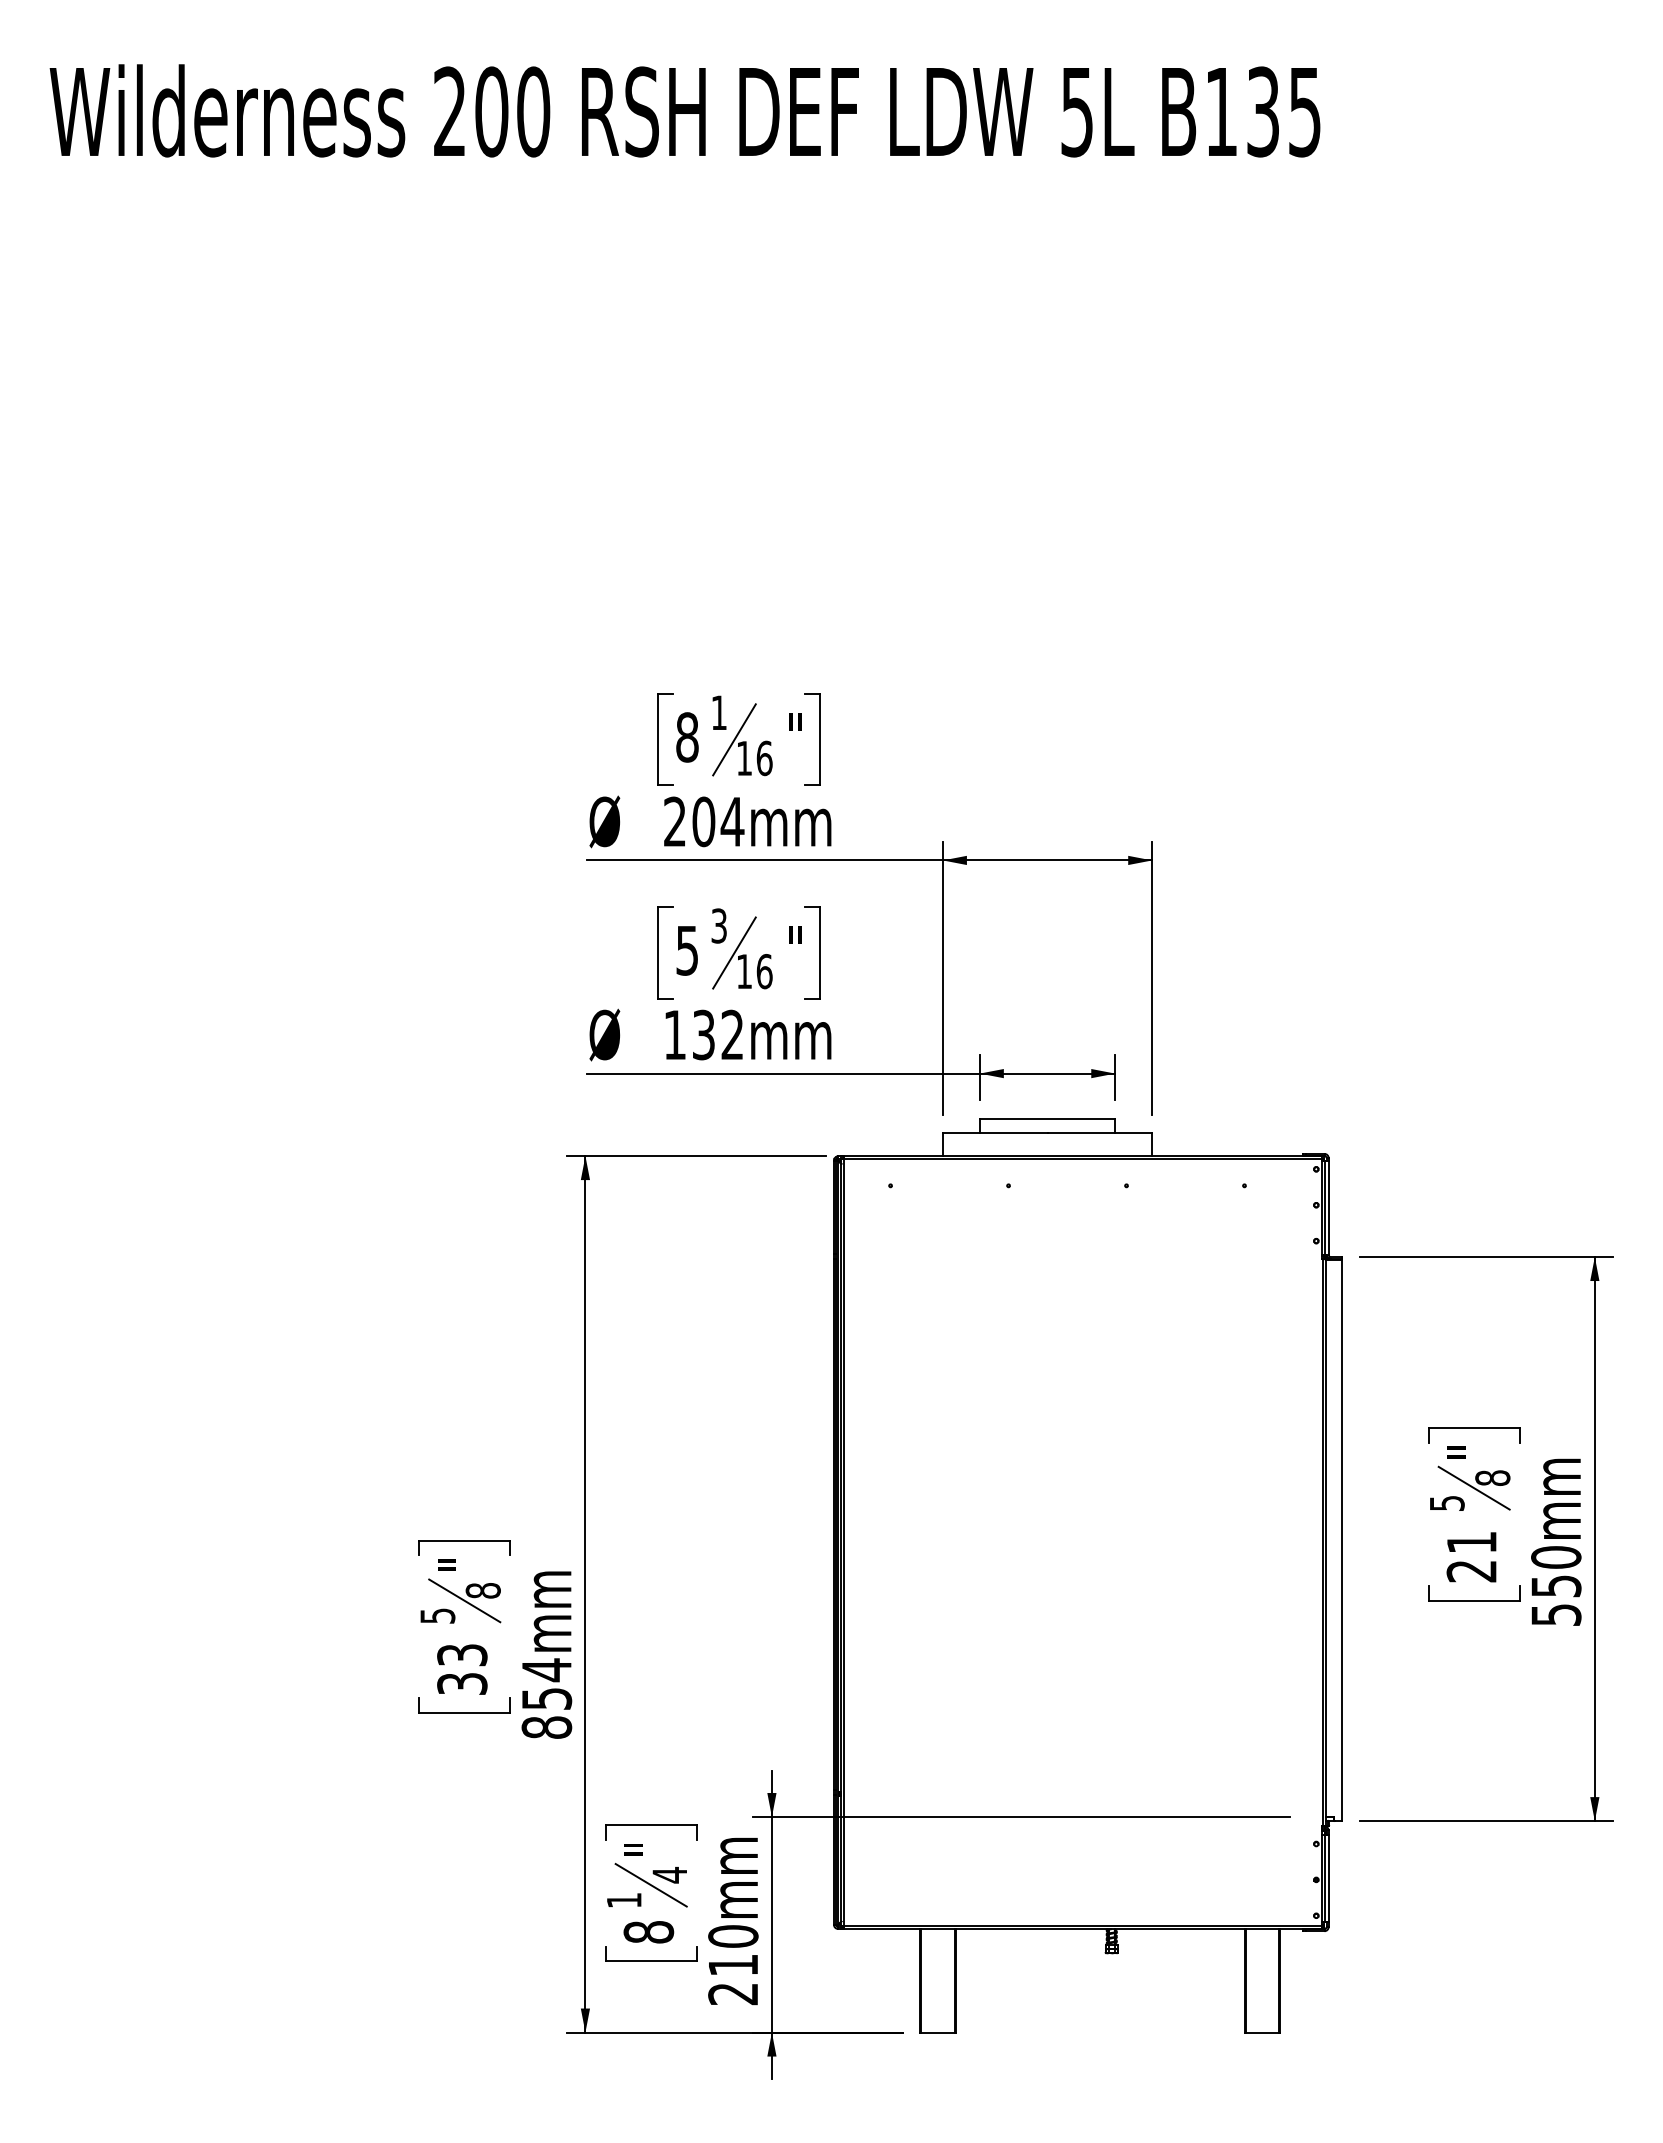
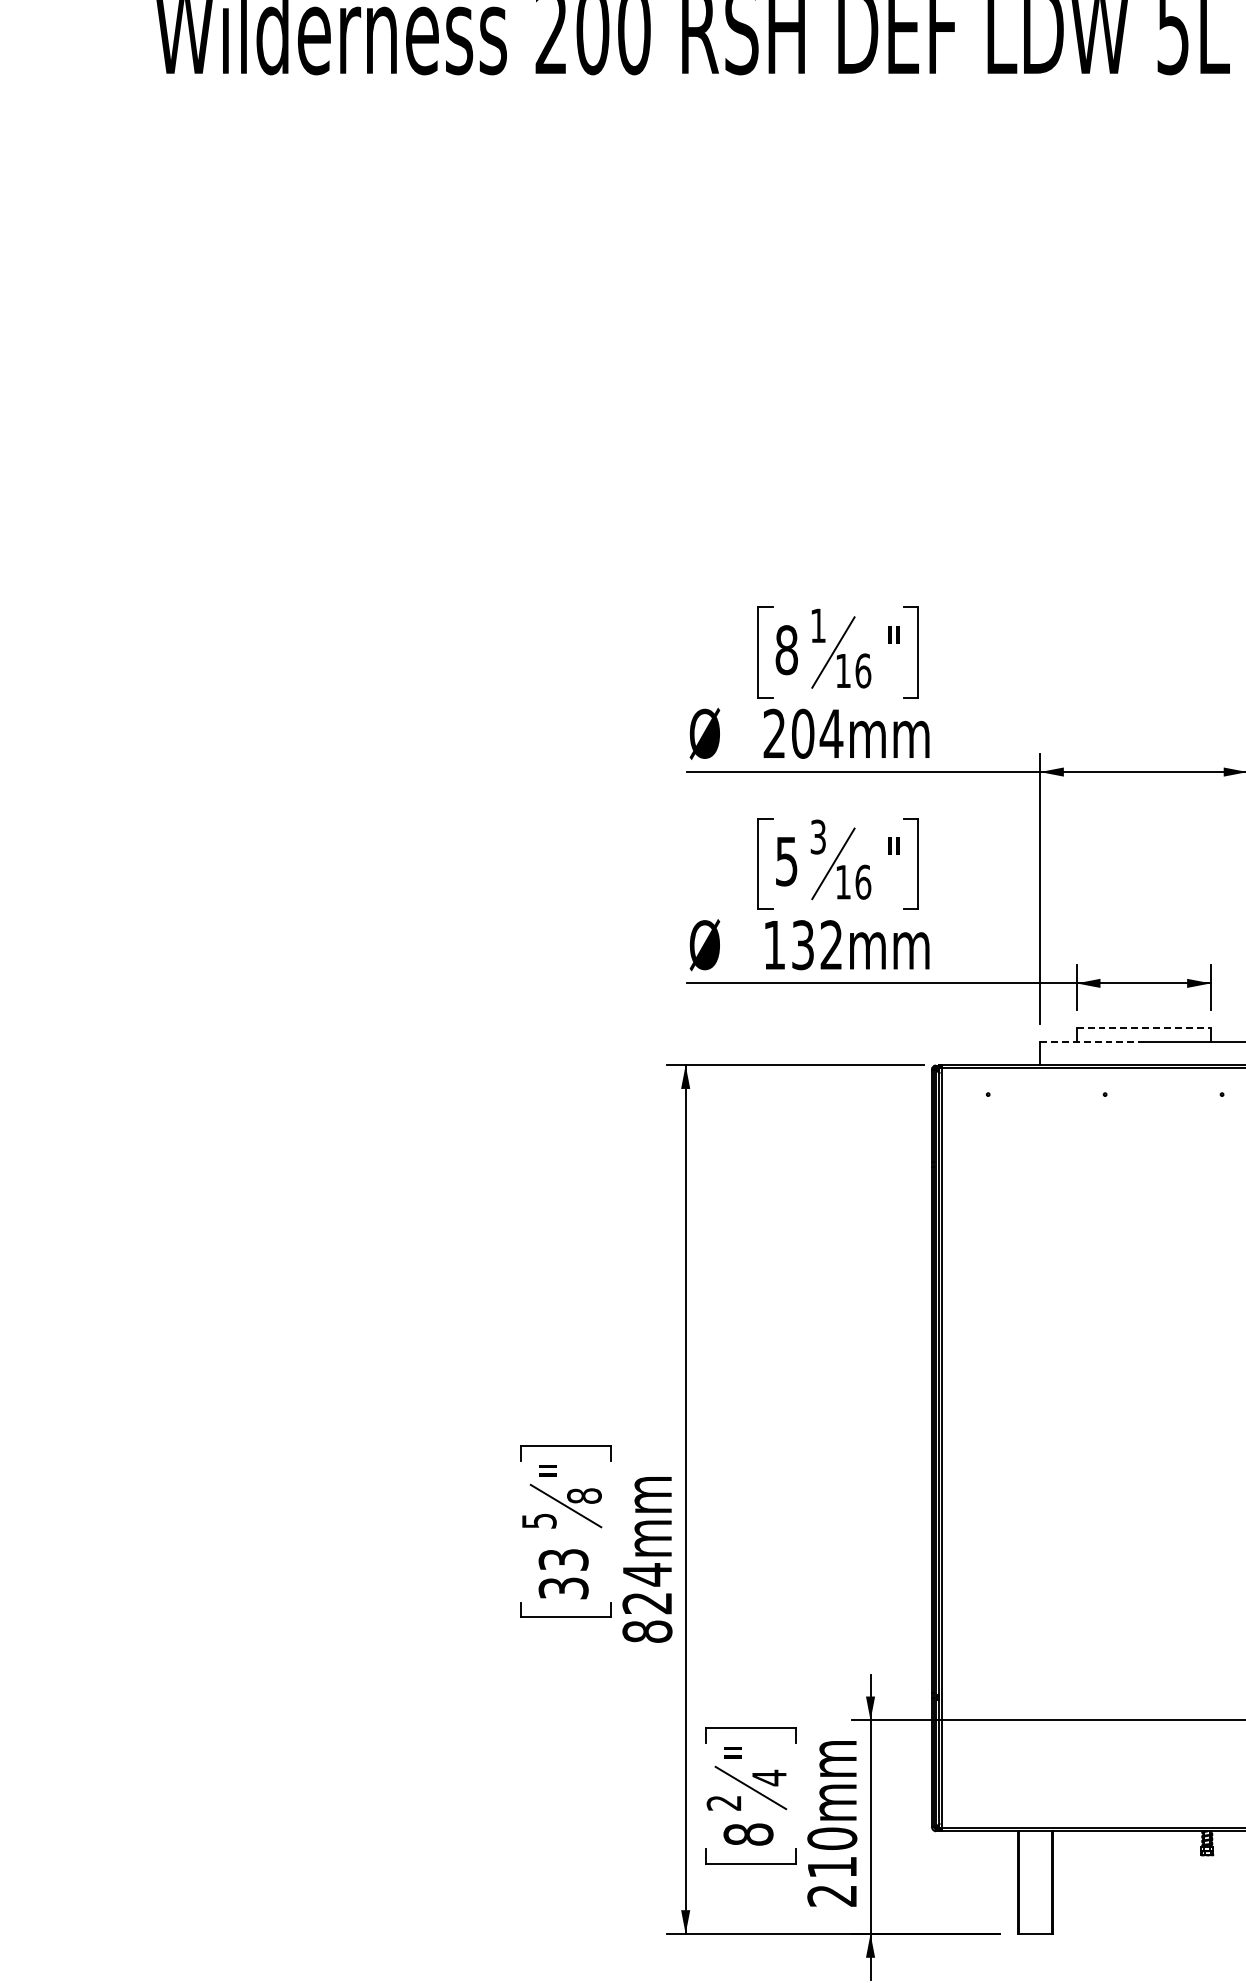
line: (1047, 1118) -> (1143, 1027), solid -> dashed
line: (995, 1133) -> (1092, 1042), solid -> dashed
text: (546, 1698) -> (647, 1602), 854mm -> 824mm
text: (623, 1900) -> (723, 1803), 1 -> 2

